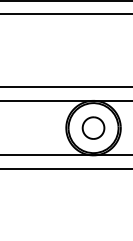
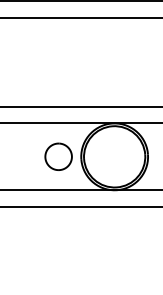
part: (93, 127) -> (58, 156), moved

